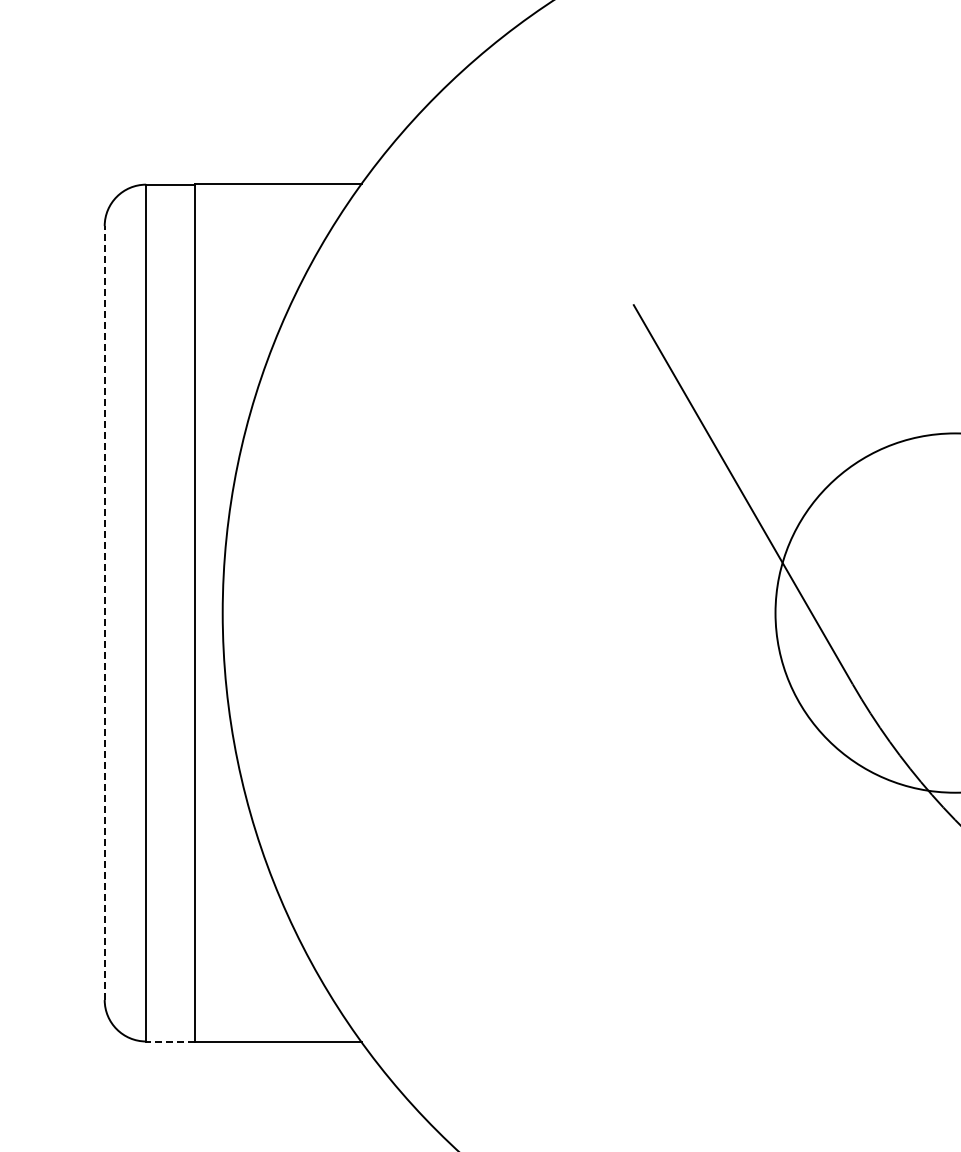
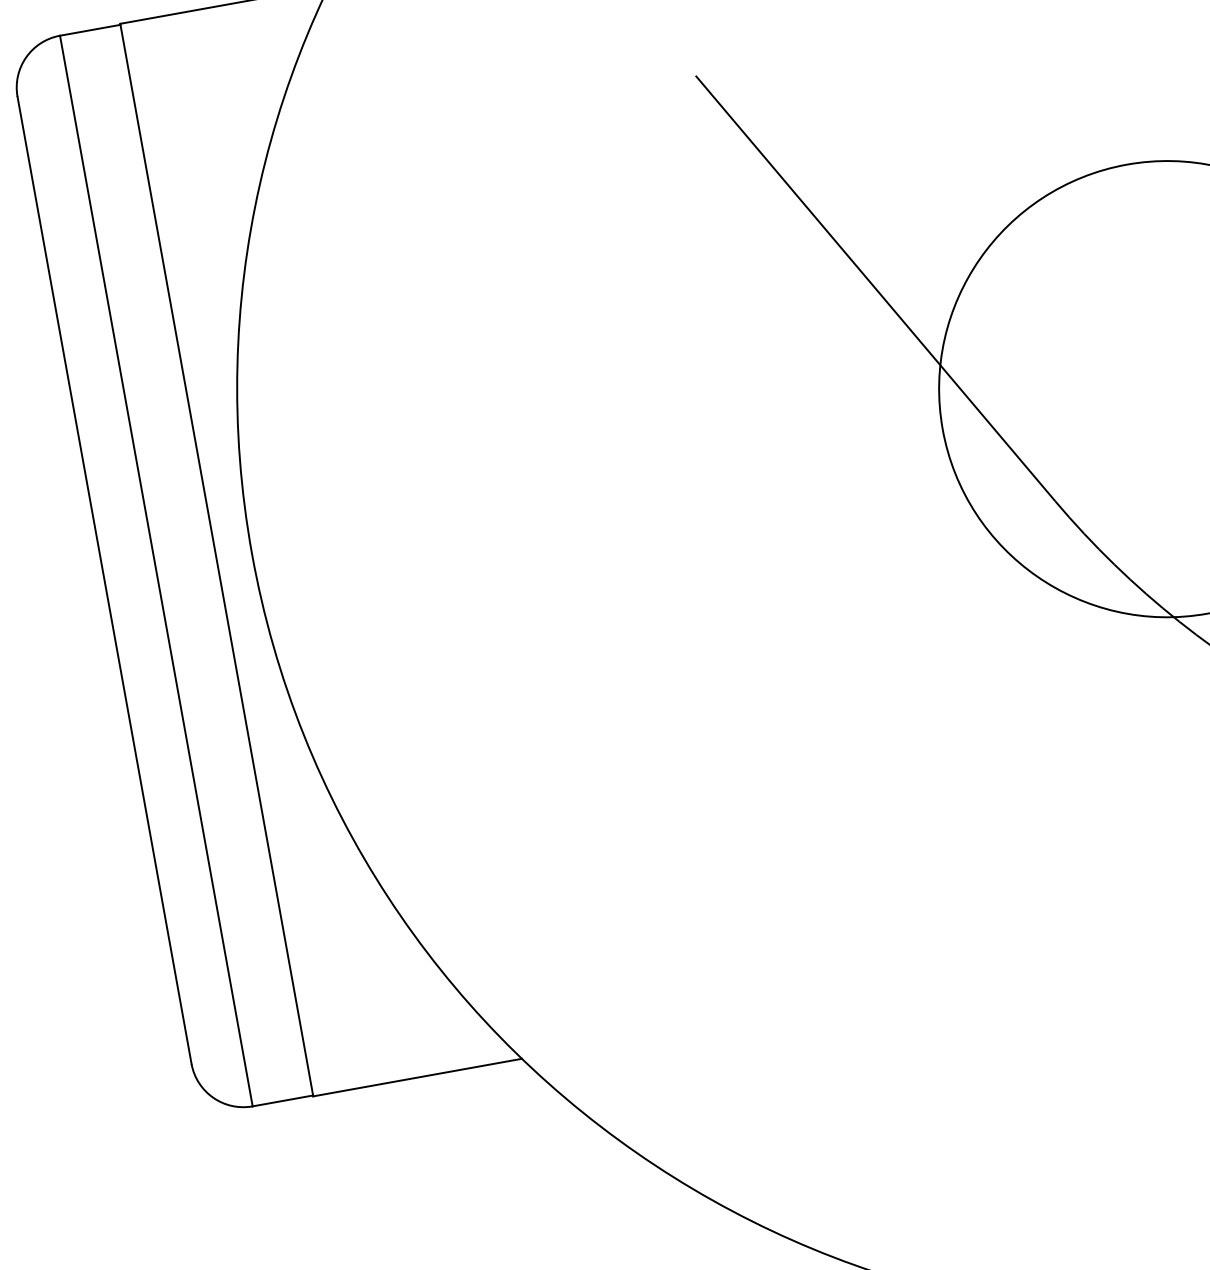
line: (104, 613) -> (104, 580), dashed -> solid
line: (169, 1041) -> (281, 1101), dashed -> solid

